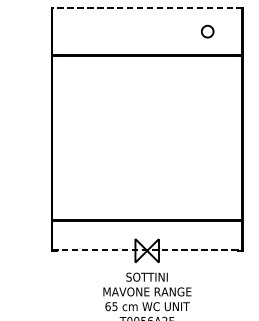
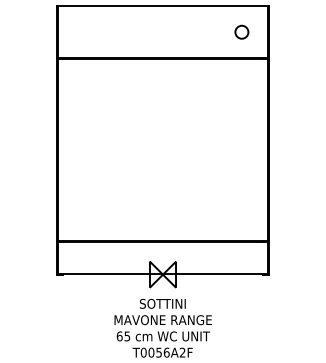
line: (146, 8) -> (162, 6), dashed -> solid
circle: (207, 30) -> (241, 31), moved
line: (147, 250) -> (163, 274), dashed -> solid

